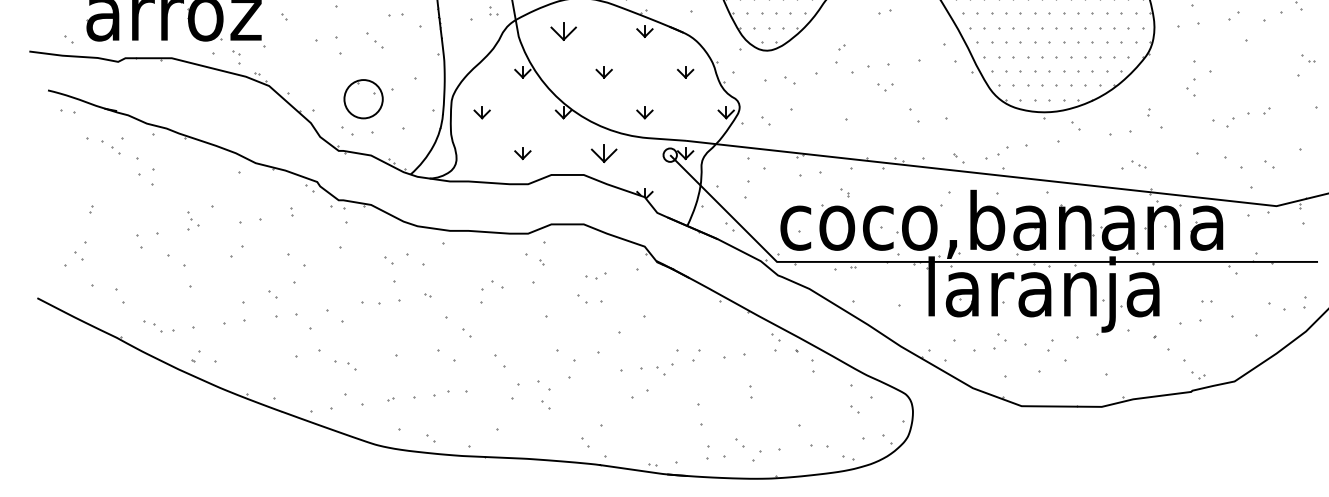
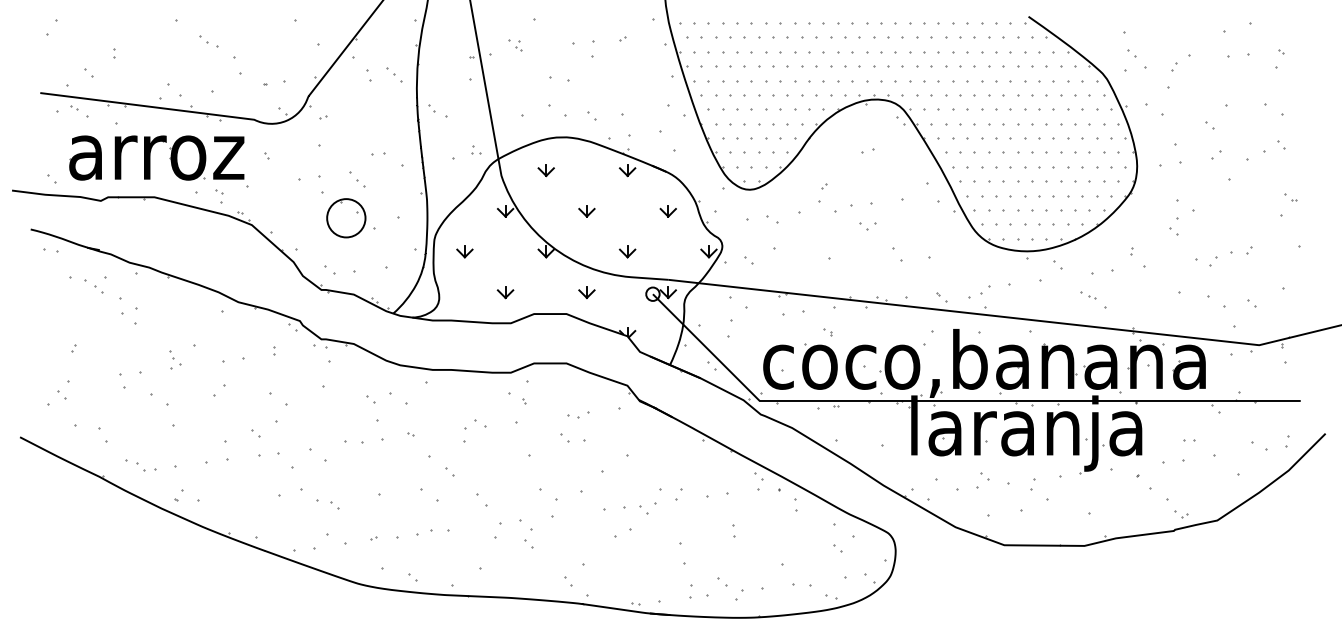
part: (562, 31) -> (545, 170), size x0.62
part: (363, 99) -> (346, 218), moved
part: (603, 153) -> (586, 292), size x0.62
part: (1138, 164) -> (1088, 295), moved

